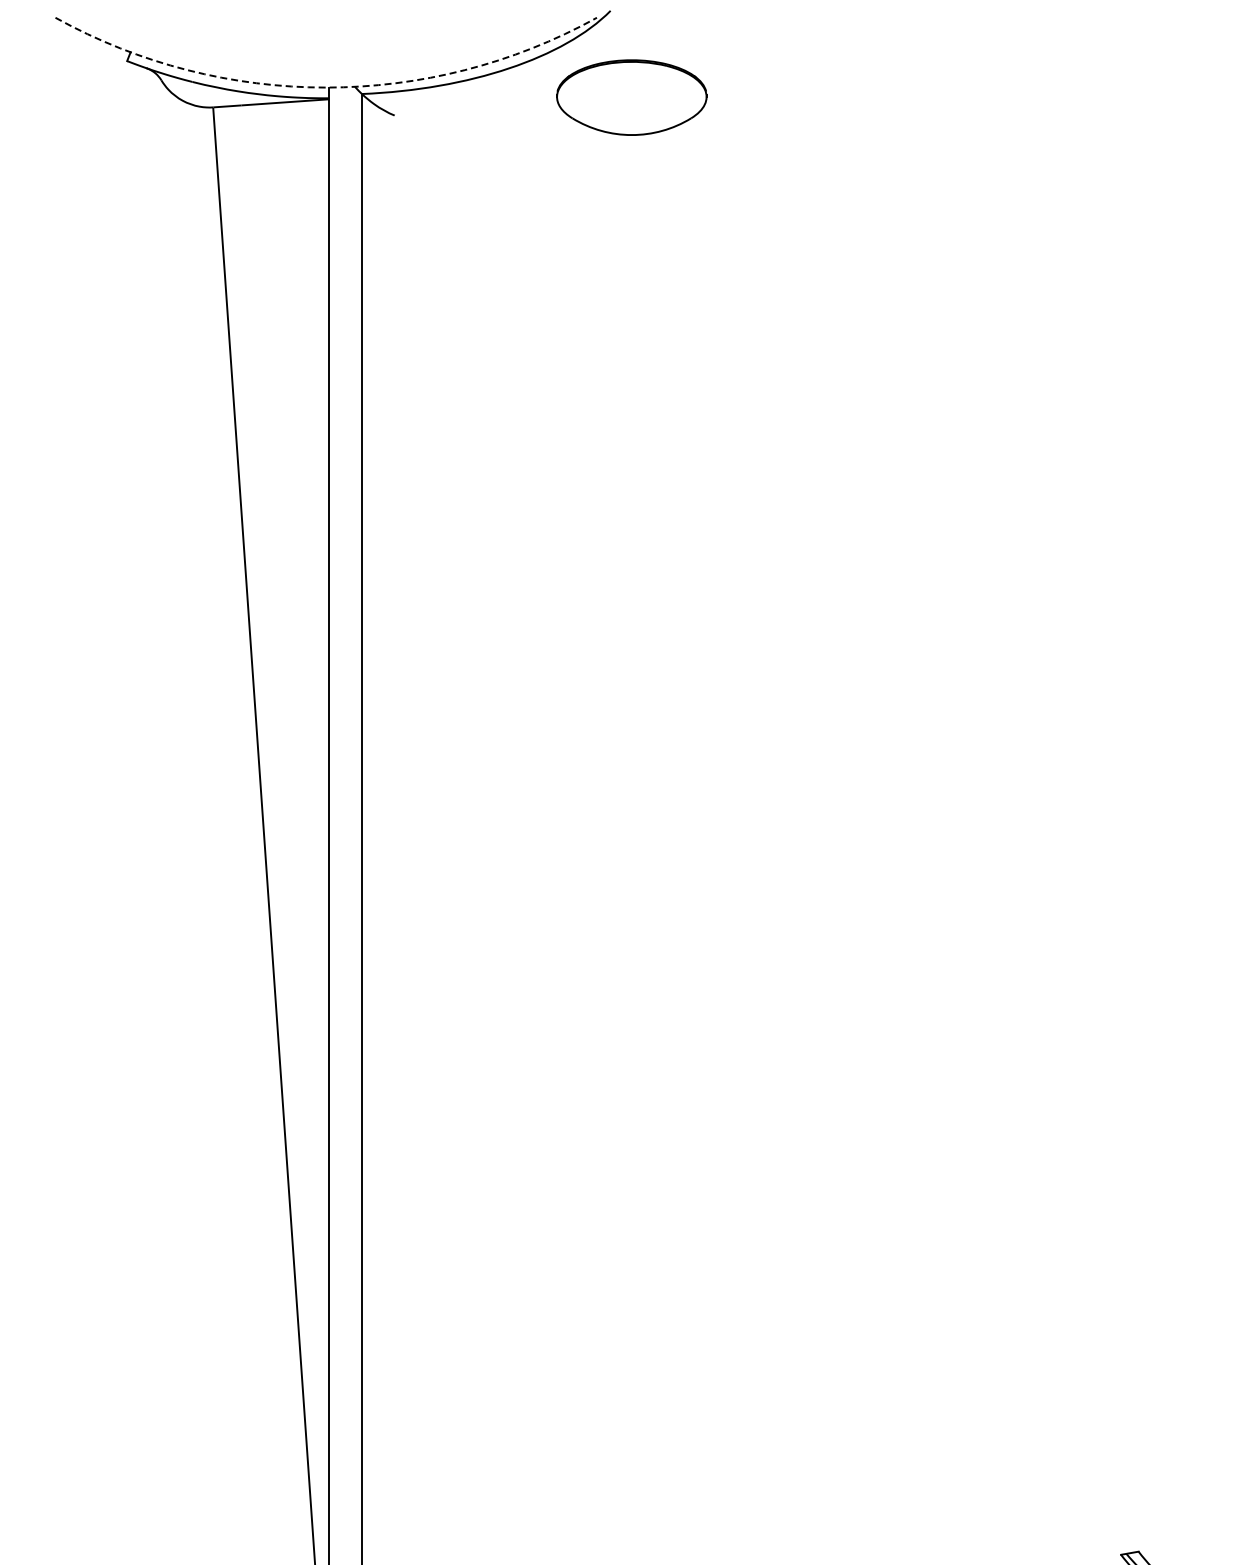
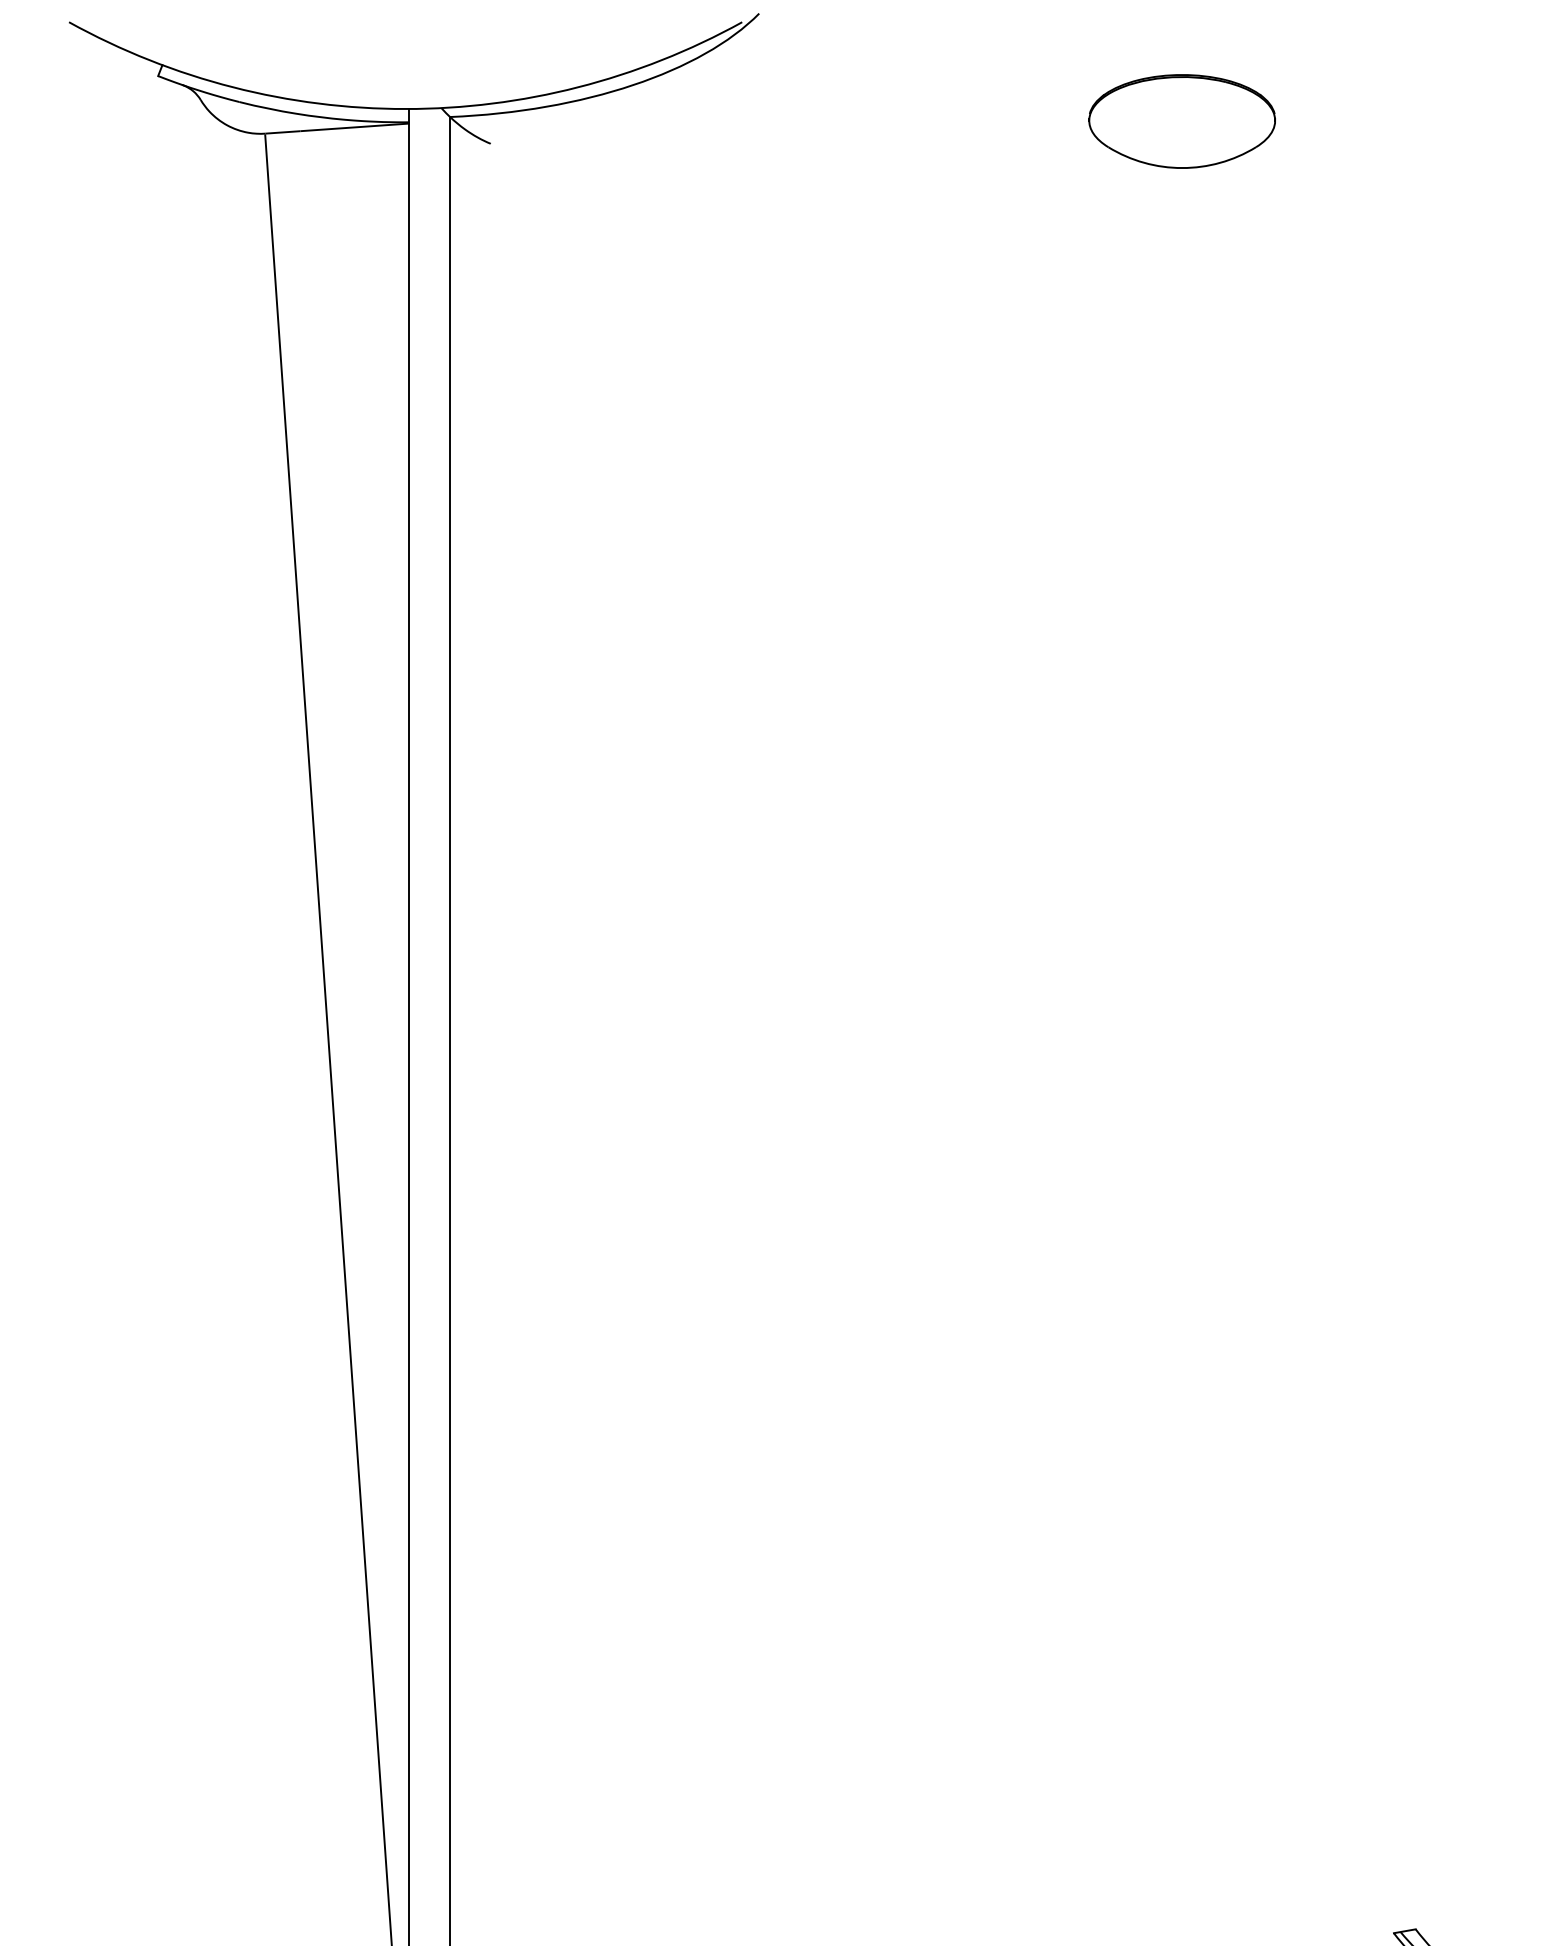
arc: (326, 87) -> (405, 108), dashed -> solid
part: (631, 97) -> (1181, 121), moved

